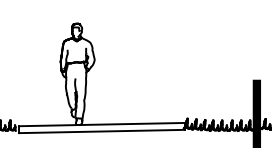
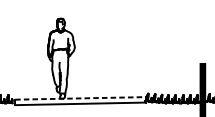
line: (102, 124) -> (81, 98), solid -> dashed

